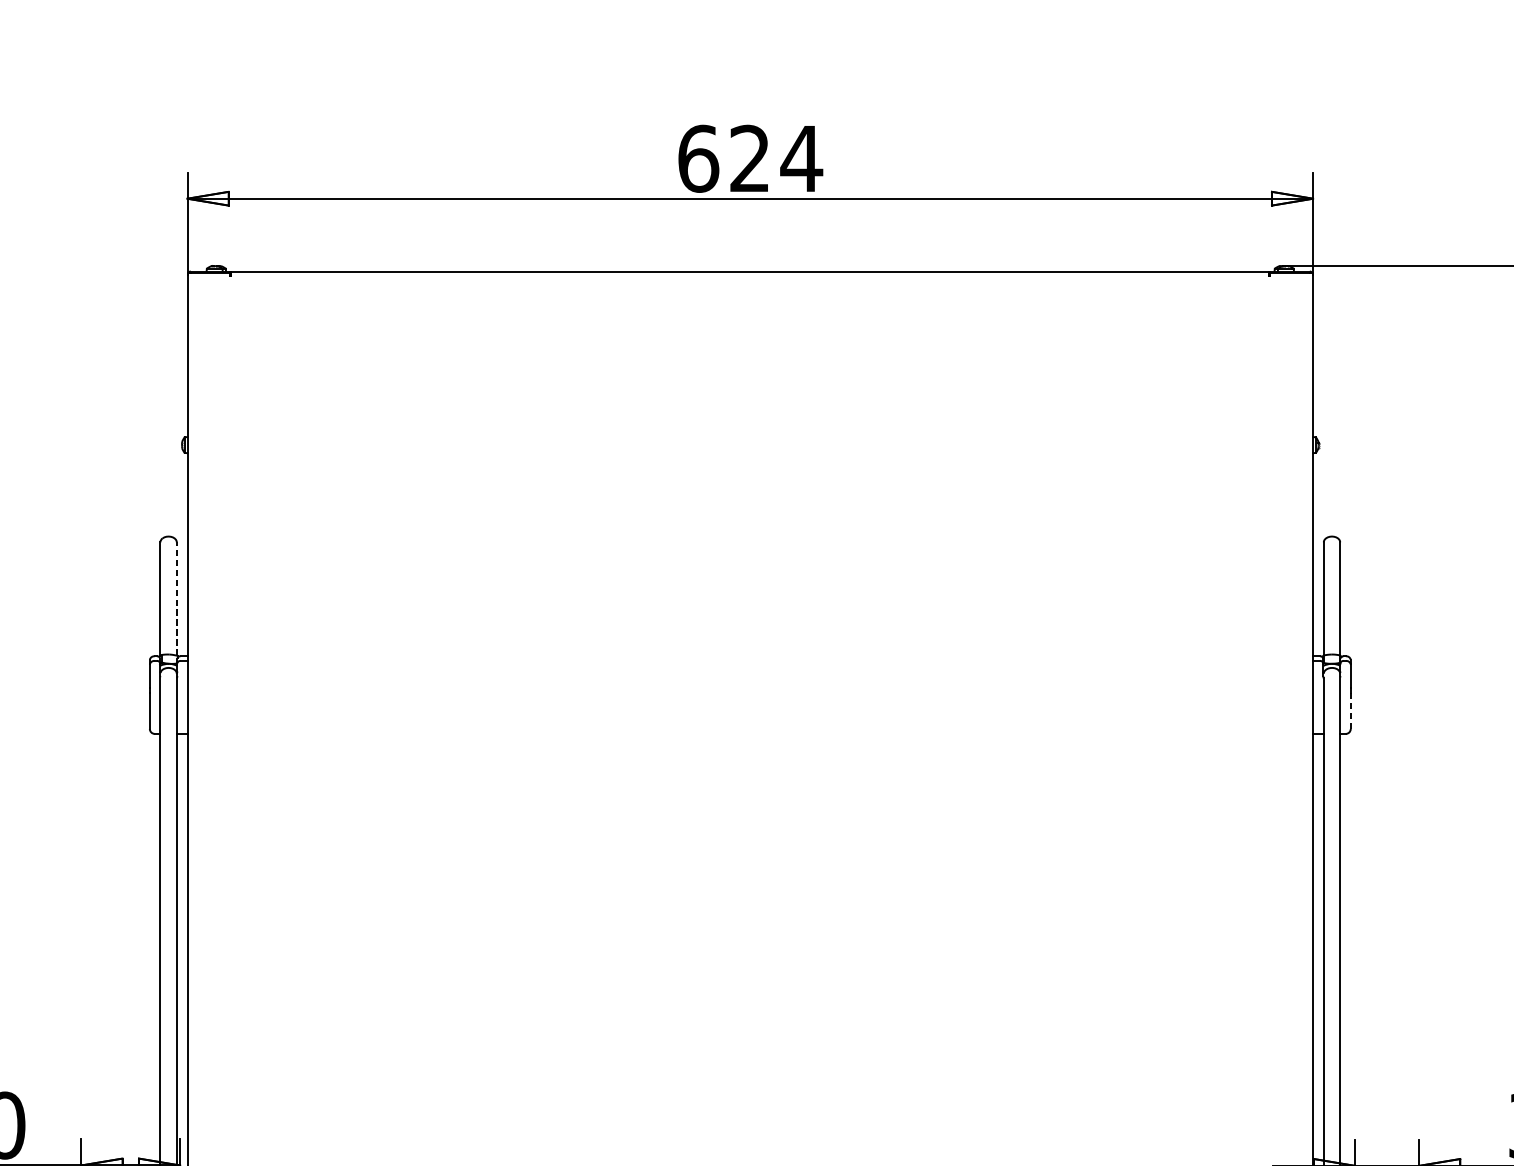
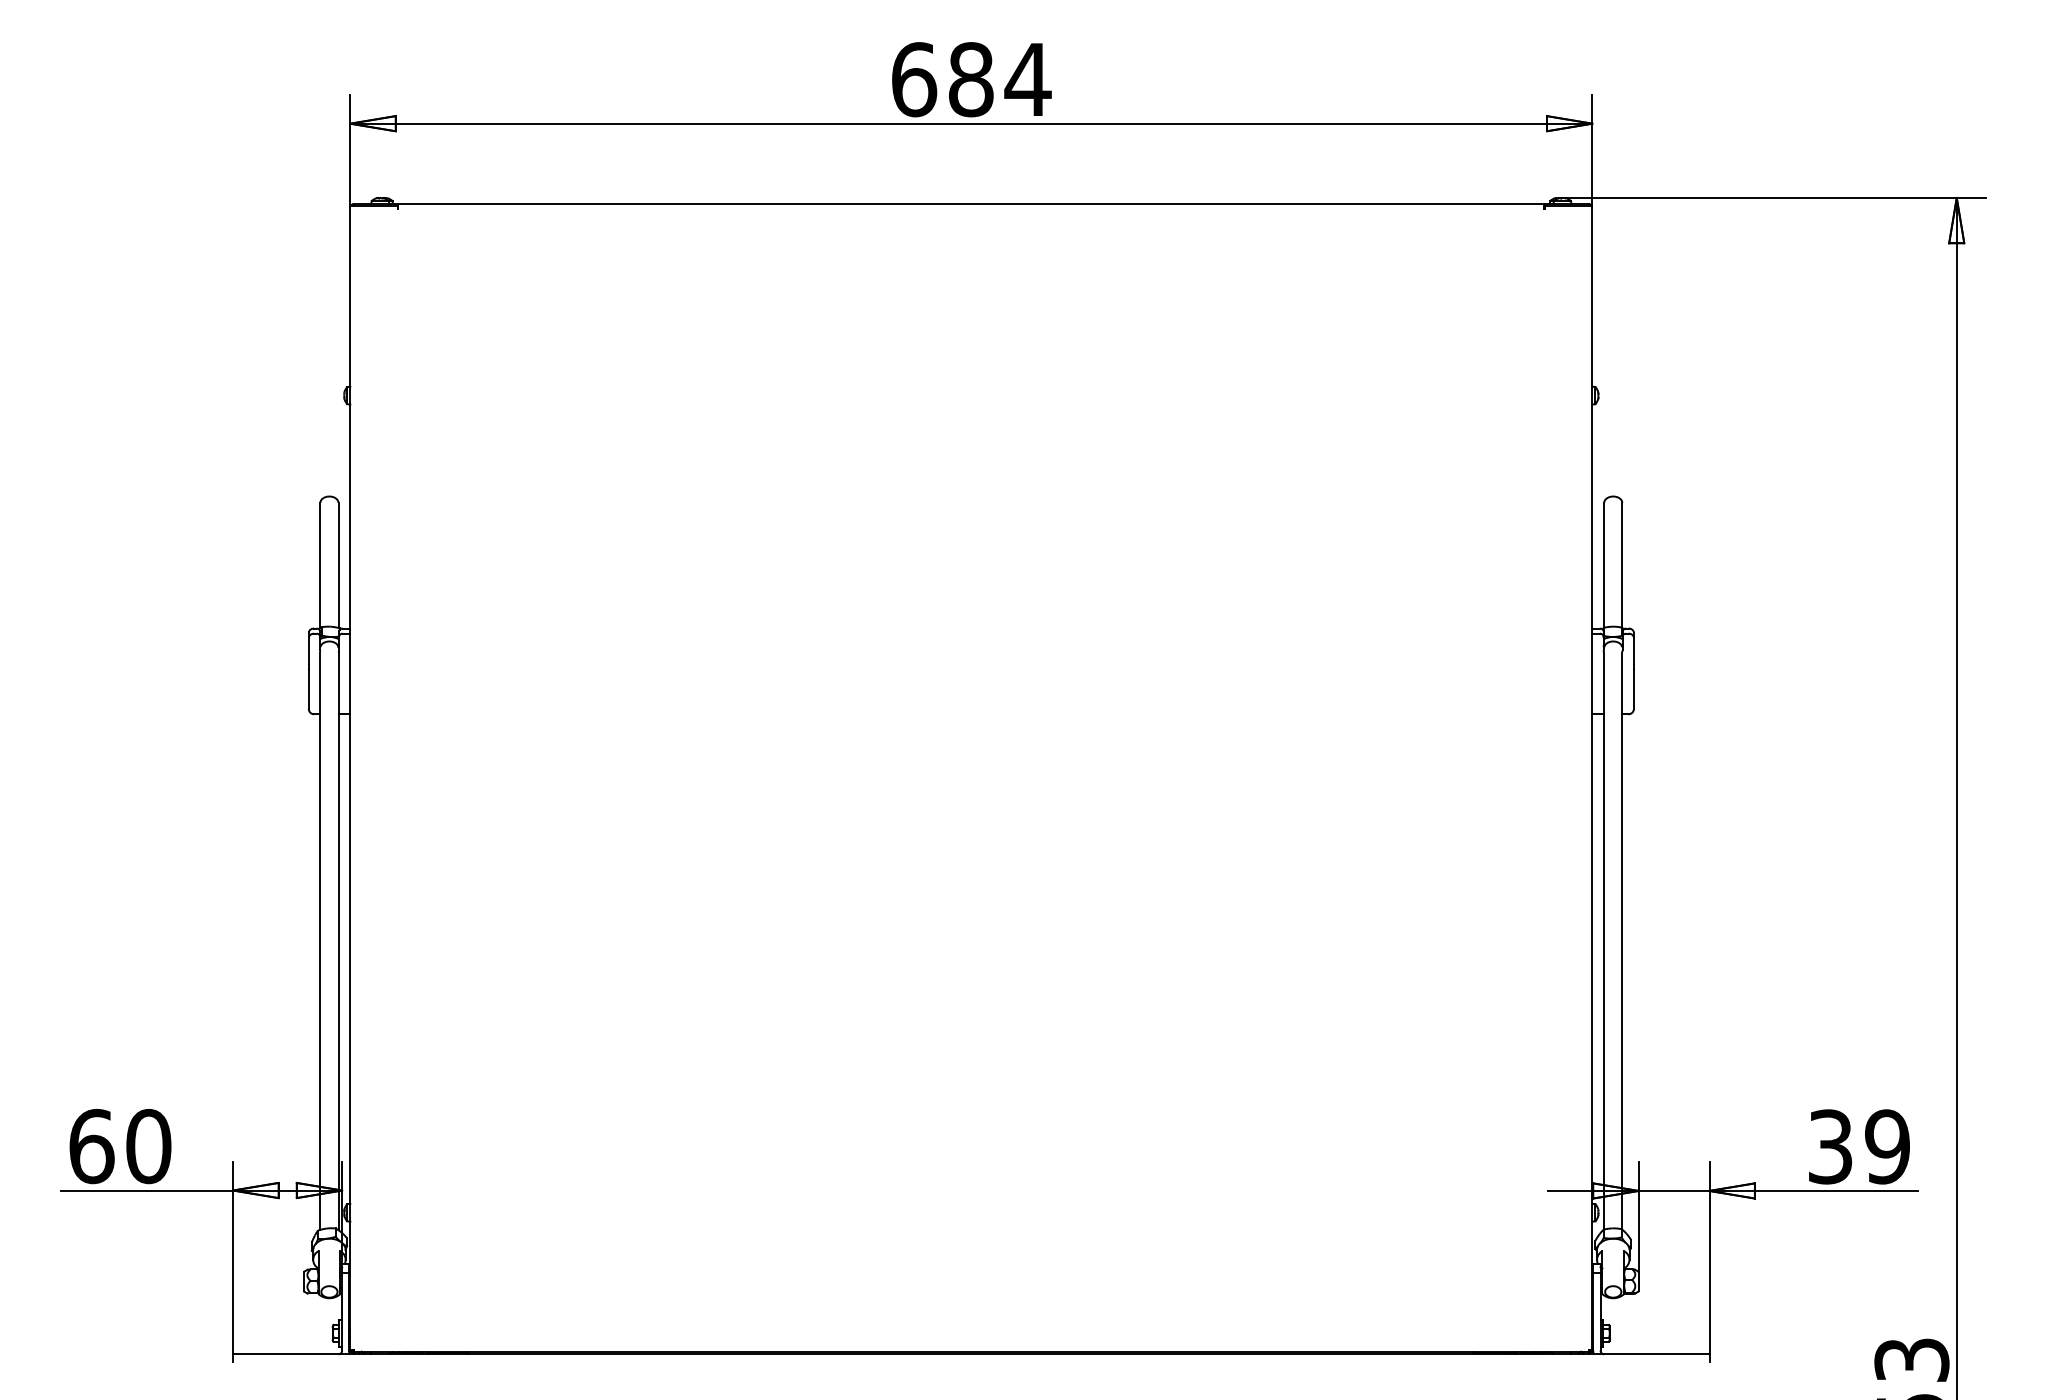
text: (750, 158) -> (971, 79), 624 -> 684
line: (176, 599) -> (338, 565), dashed -> solid
line: (1350, 710) -> (1633, 688), dashed -> solid

